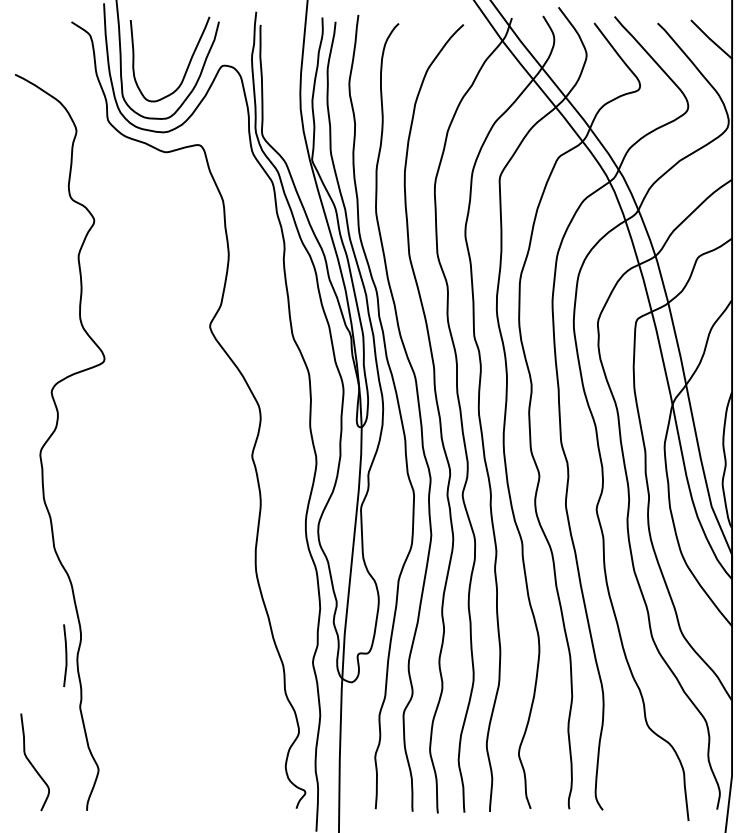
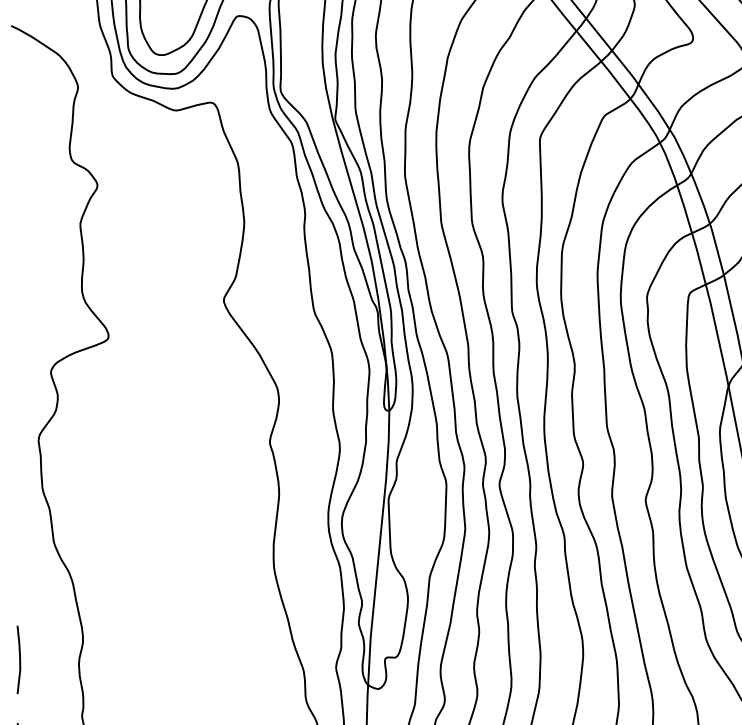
line: (65, 655) -> (19, 659), moved

